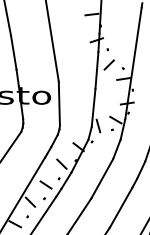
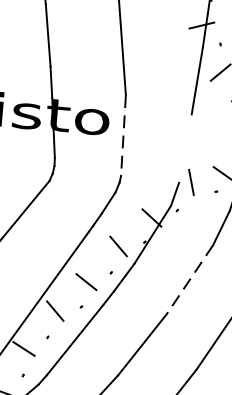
line: (59, 103) -> (123, 135), solid -> dashed
line: (93, 107) -> (185, 147), removed
line: (102, 178) -> (190, 278), solid -> dashed

